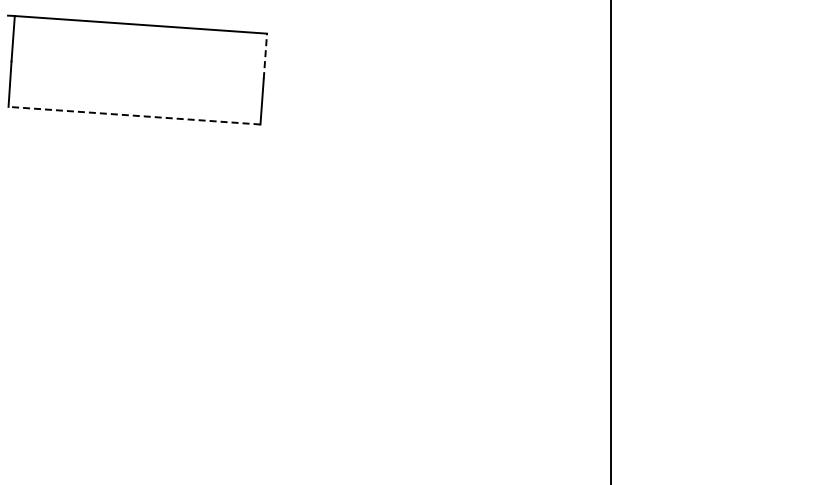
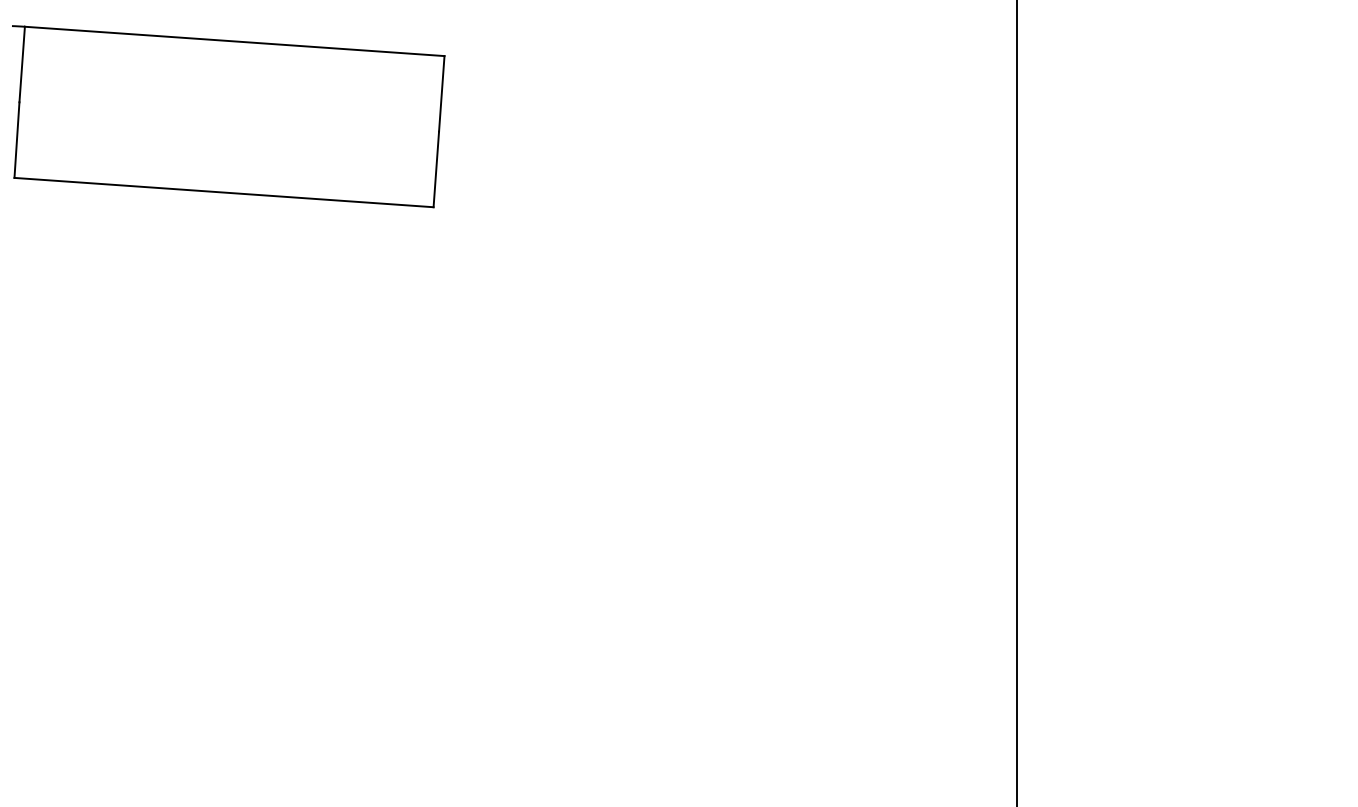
line: (265, 56) -> (441, 94), dashed -> solid
line: (134, 115) -> (224, 192), dashed -> solid

